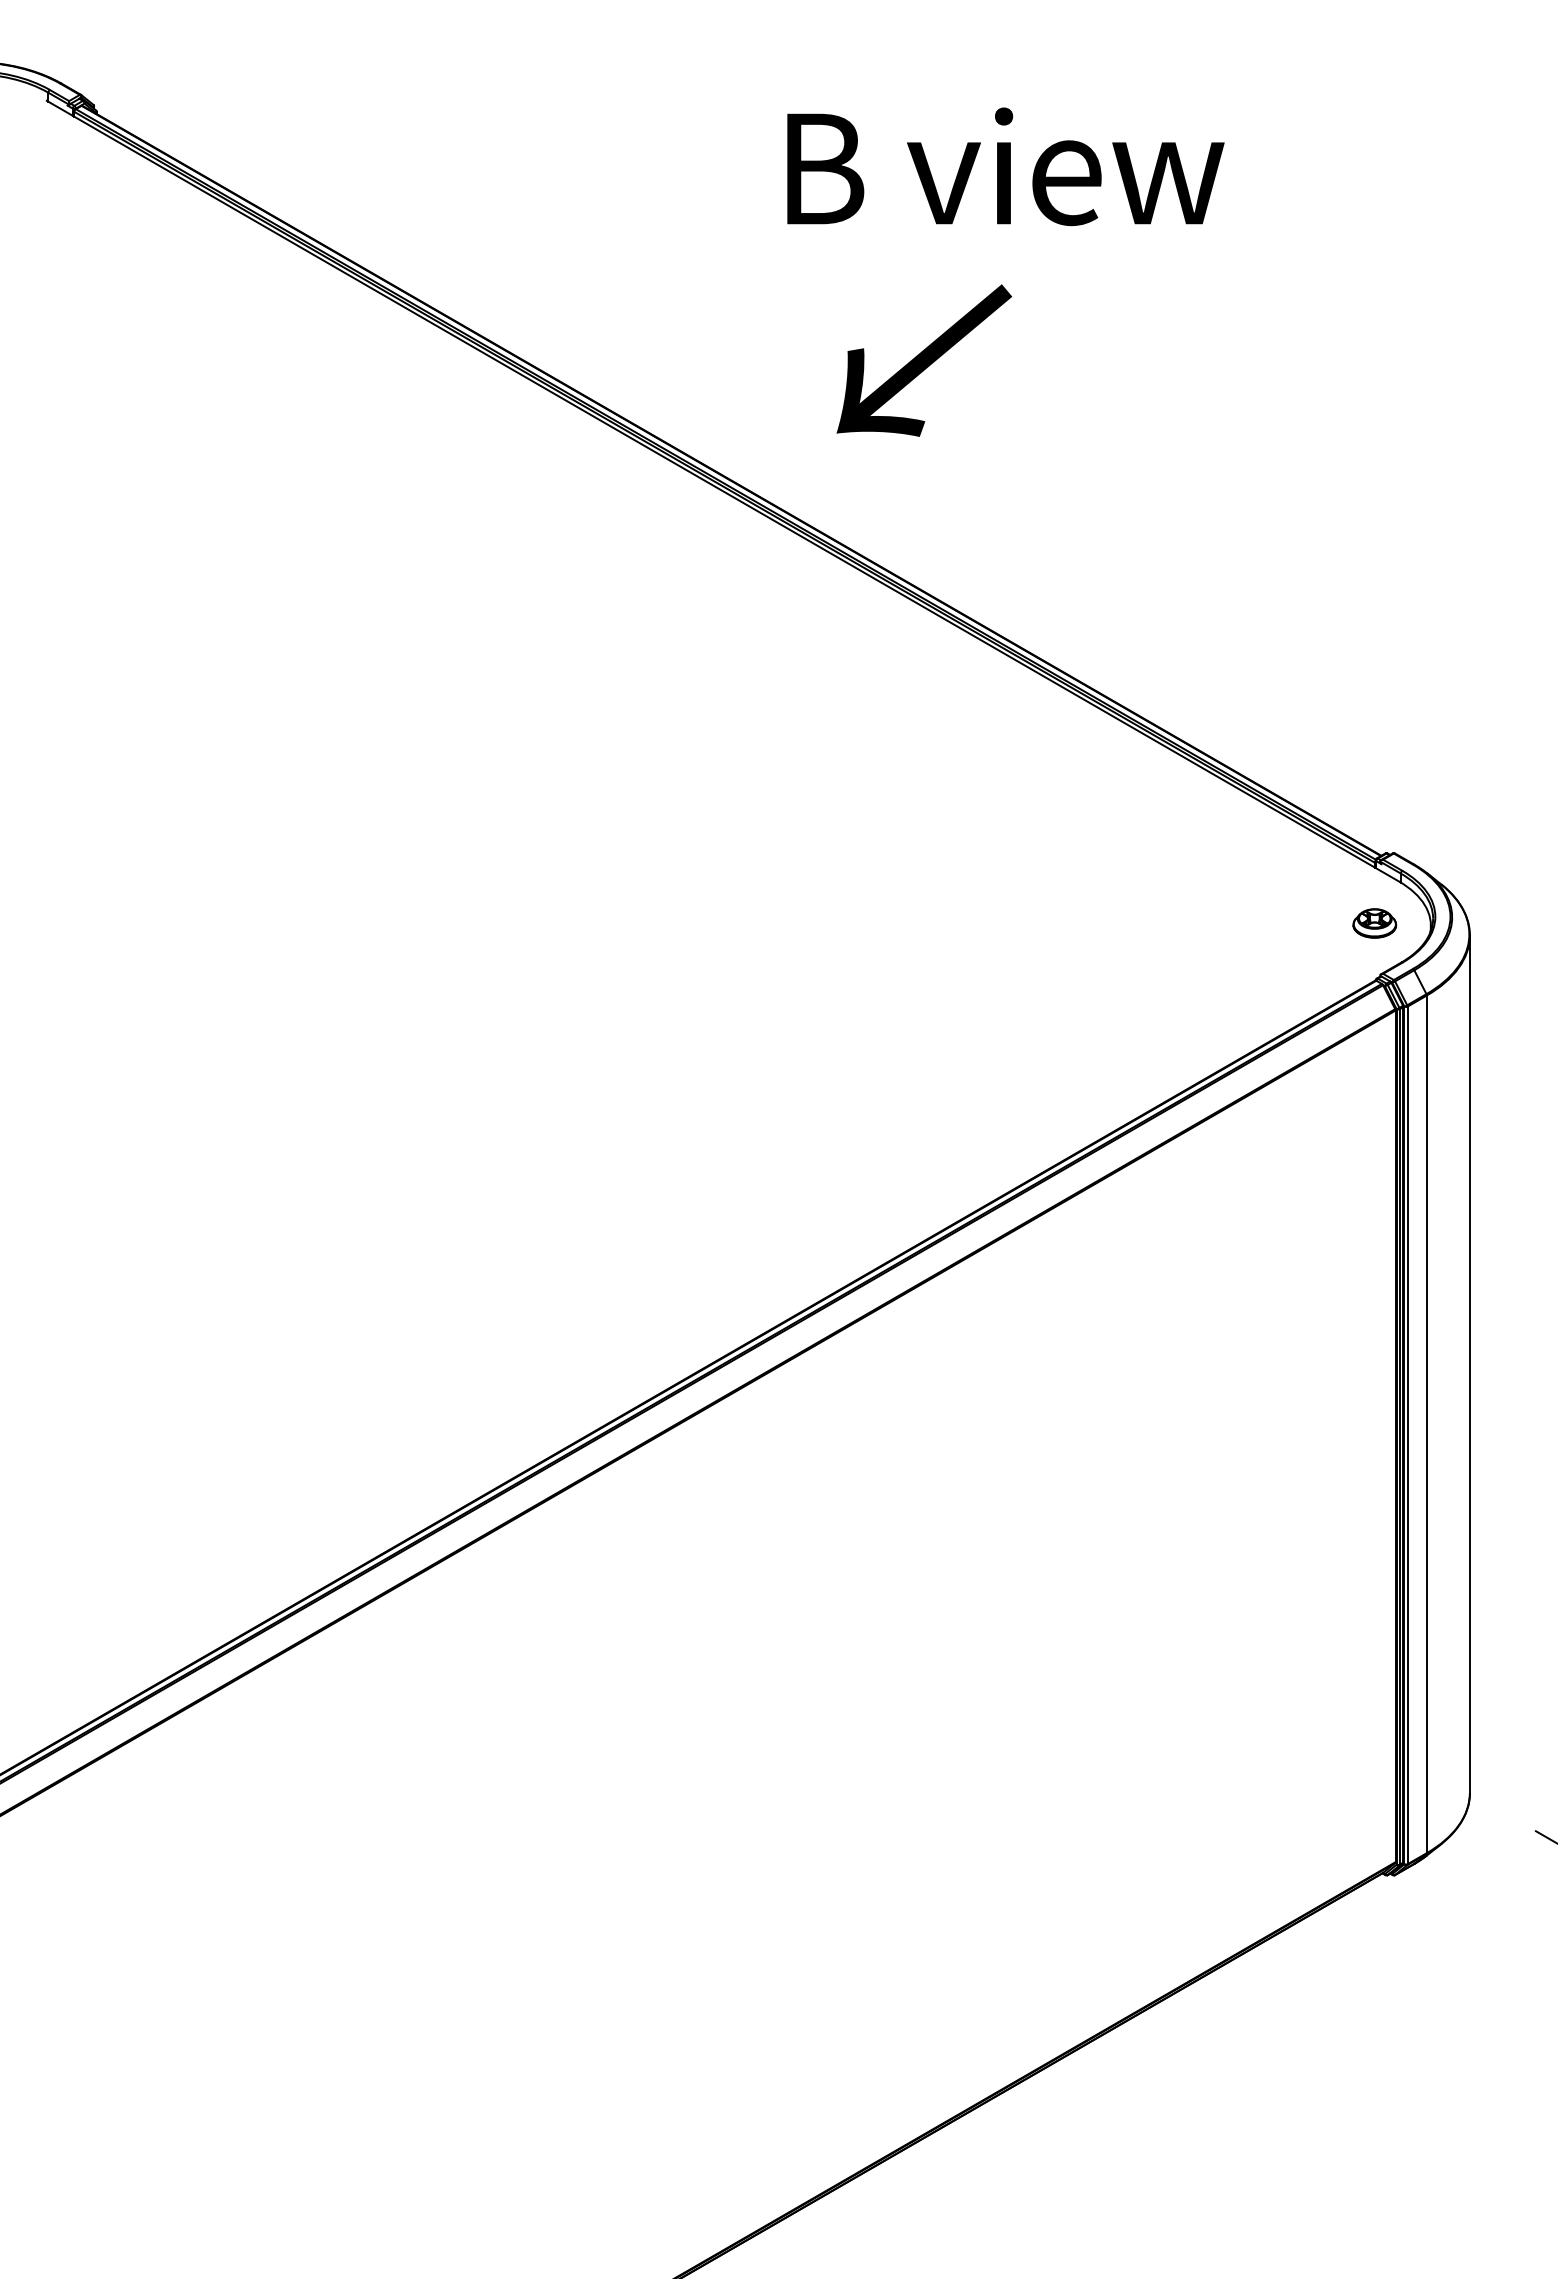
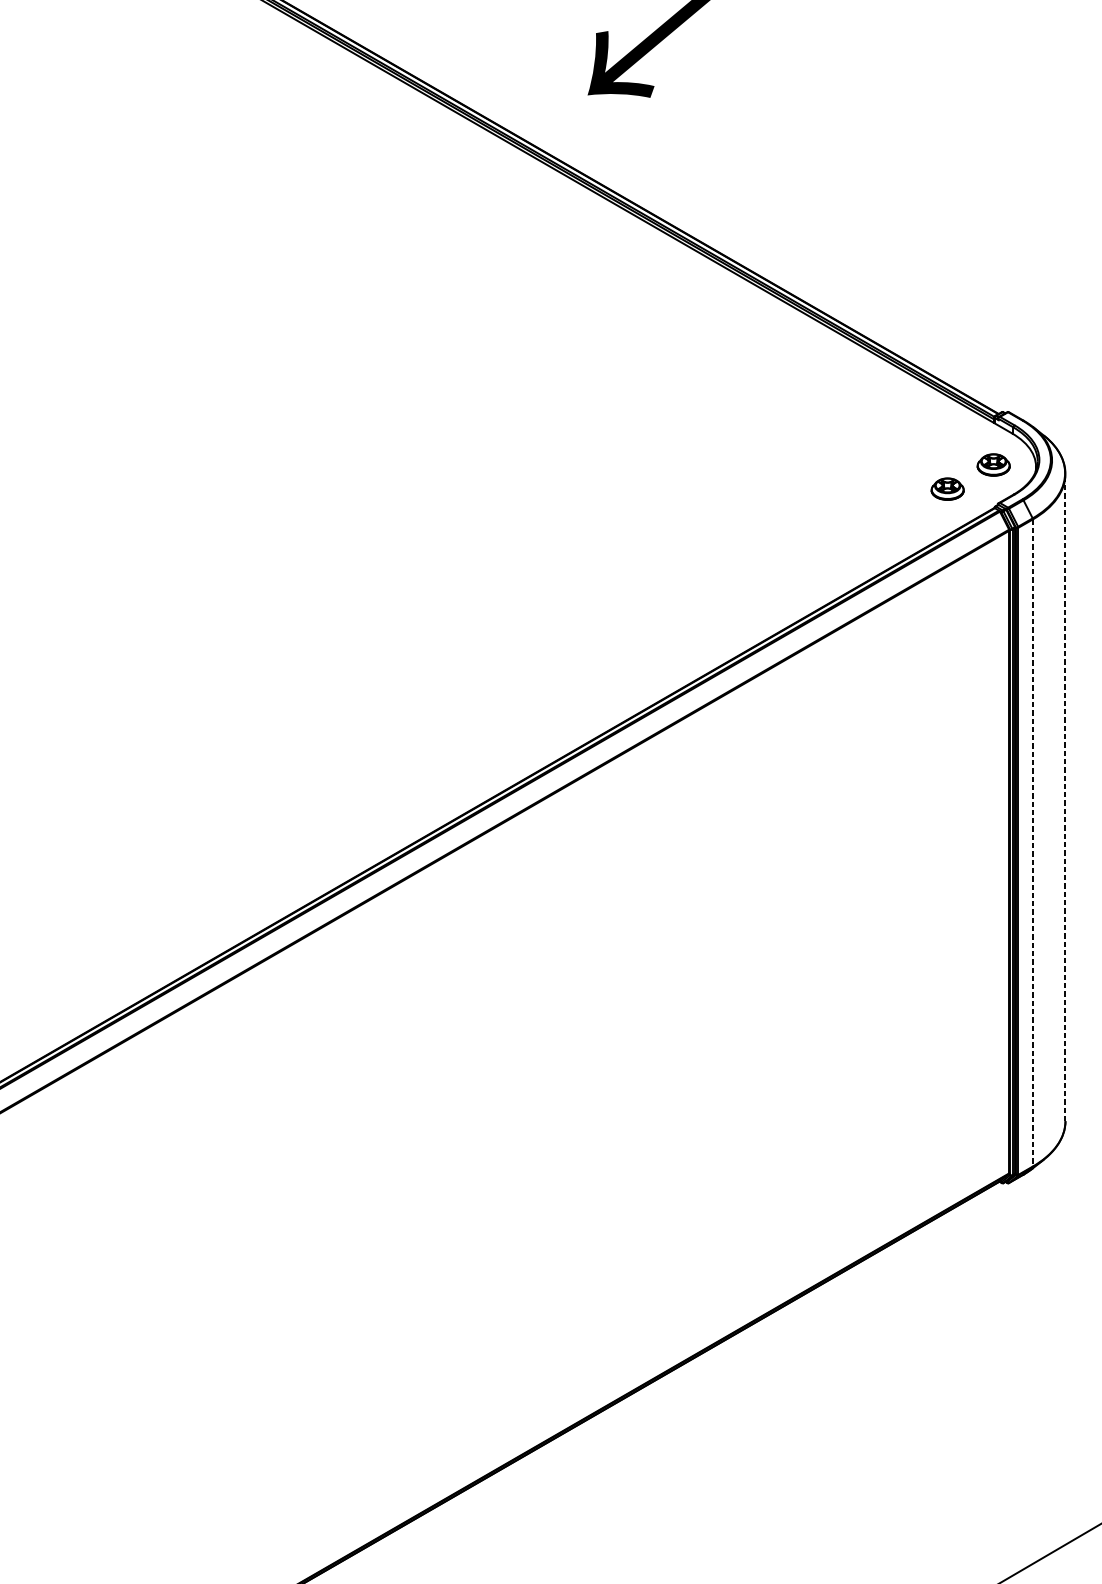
part: (1313, 955) -> (947, 489), added
line: (1469, 1364) -> (1065, 797), solid -> dashed
line: (1426, 1424) -> (1032, 843), solid -> dashed

